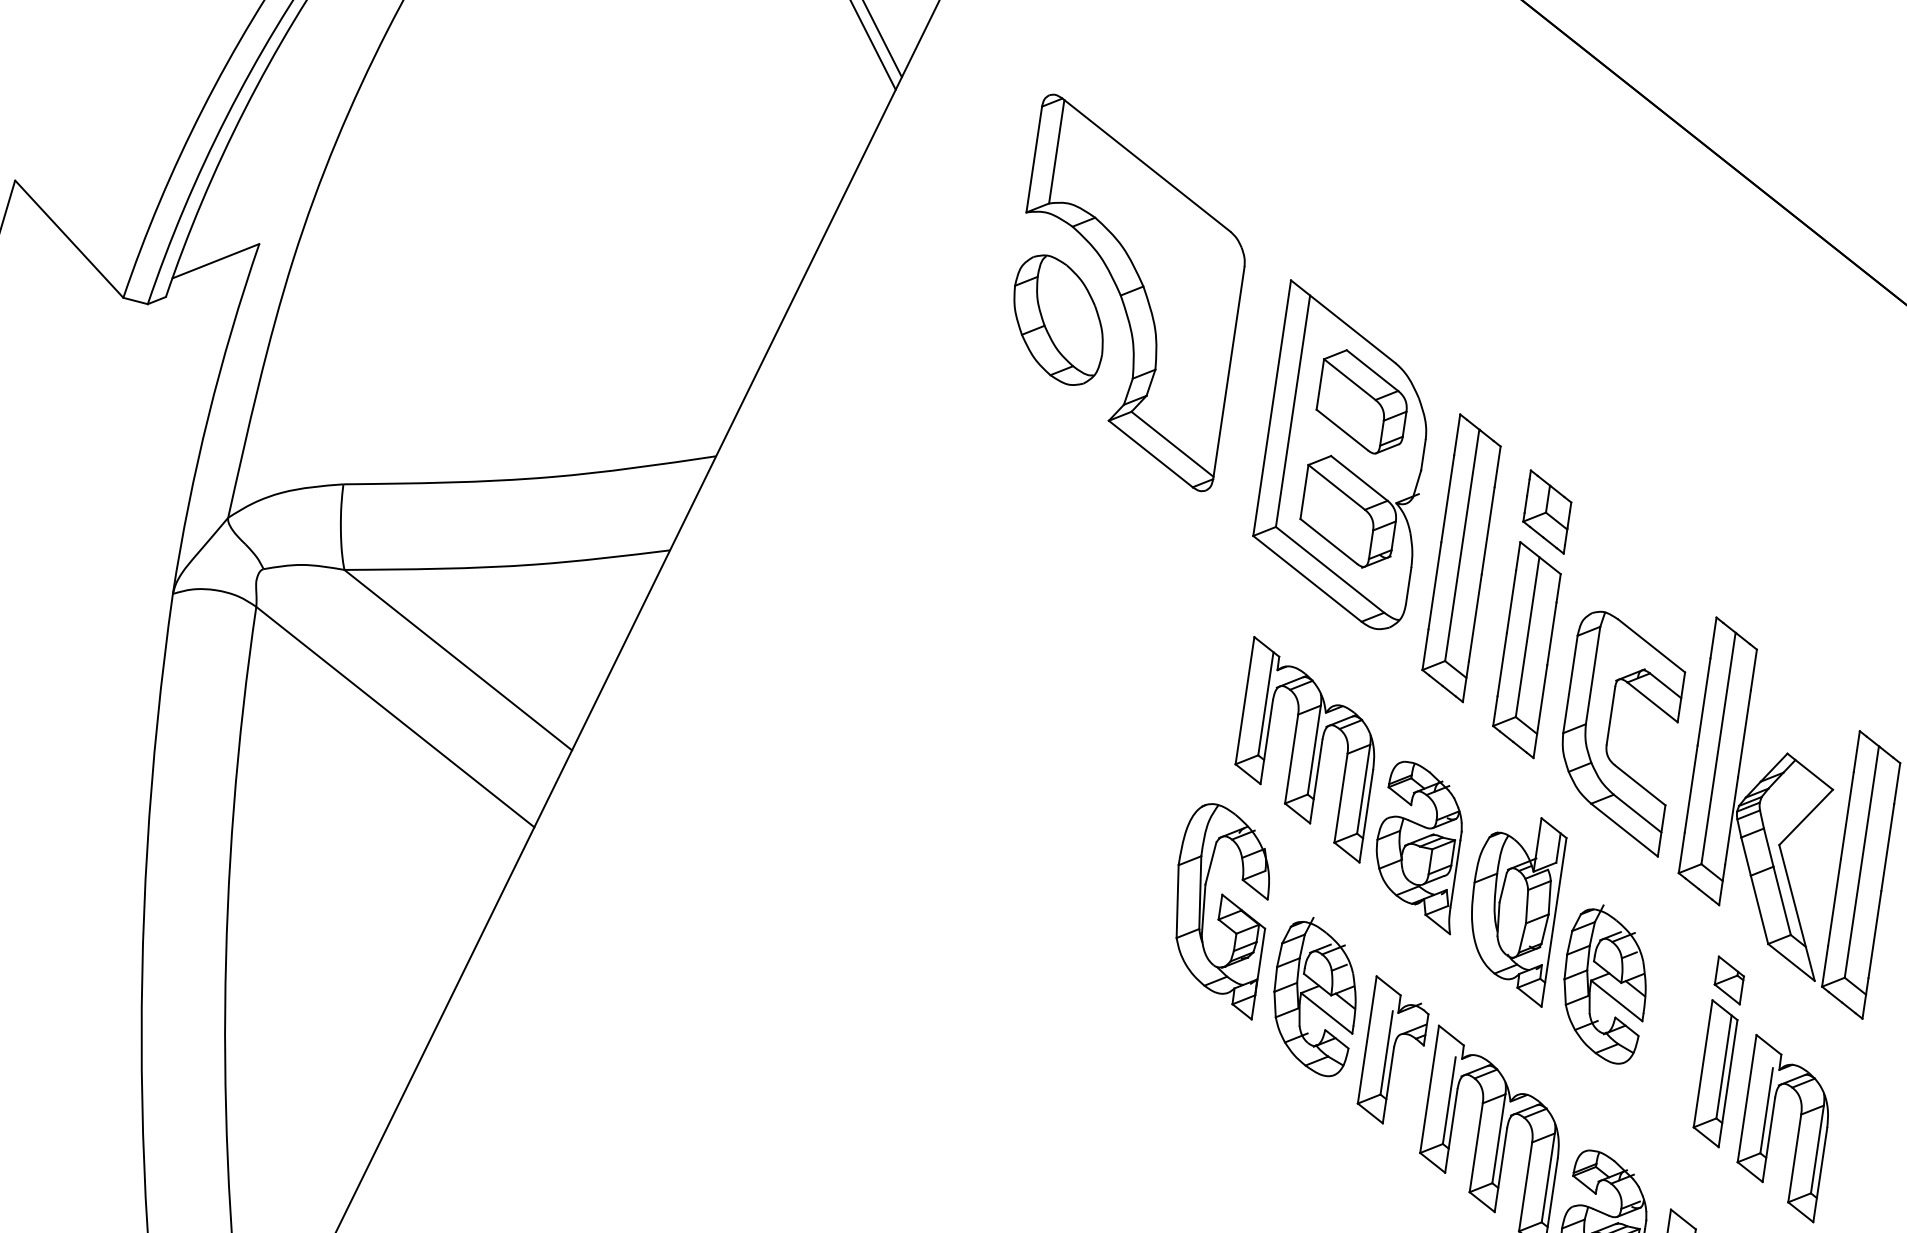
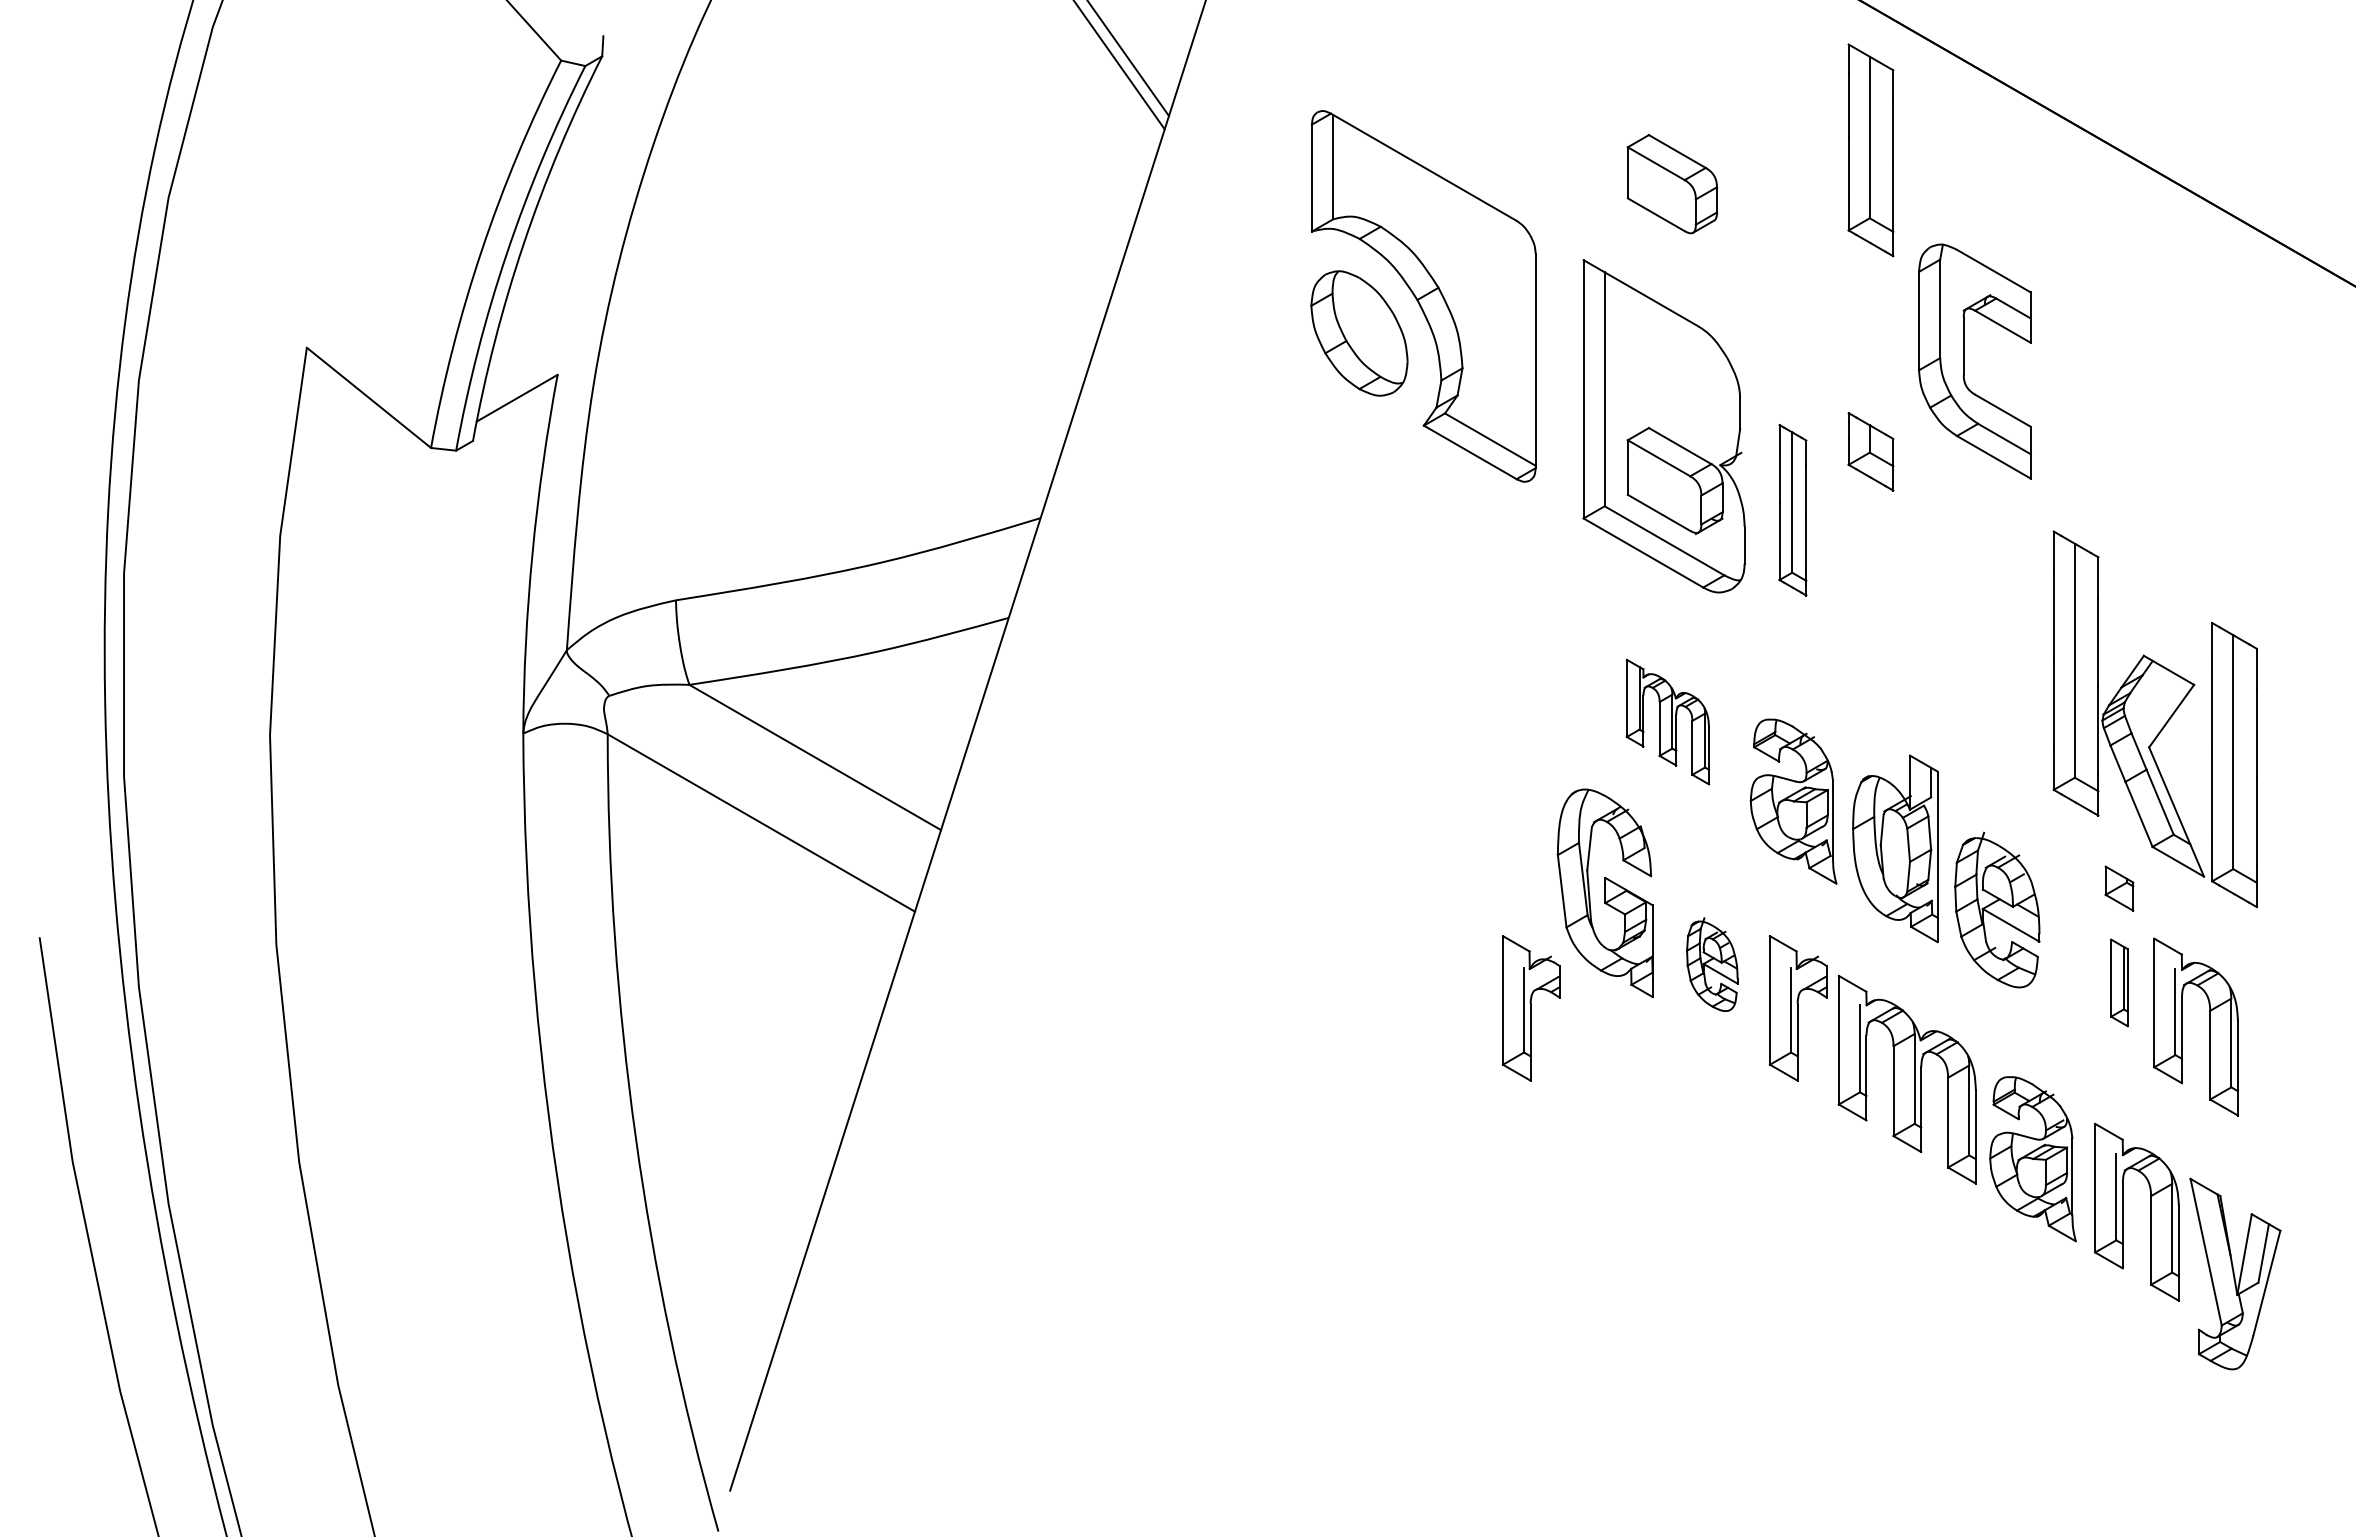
part: (1362, 402) -> (1672, 184), moved
part: (1461, 558) -> (1792, 510), size x0.6
part: (1526, 650) -> (1870, 150), moved
part: (1609, 731) -> (1964, 361), moved
part: (1306, 749) -> (1667, 721), size x0.6
part: (1315, 996) -> (1712, 964), size x0.6
part: (1129, 1012) -> (1530, 1008), added
part: (1715, 1073) -> (2119, 982), size x0.6

